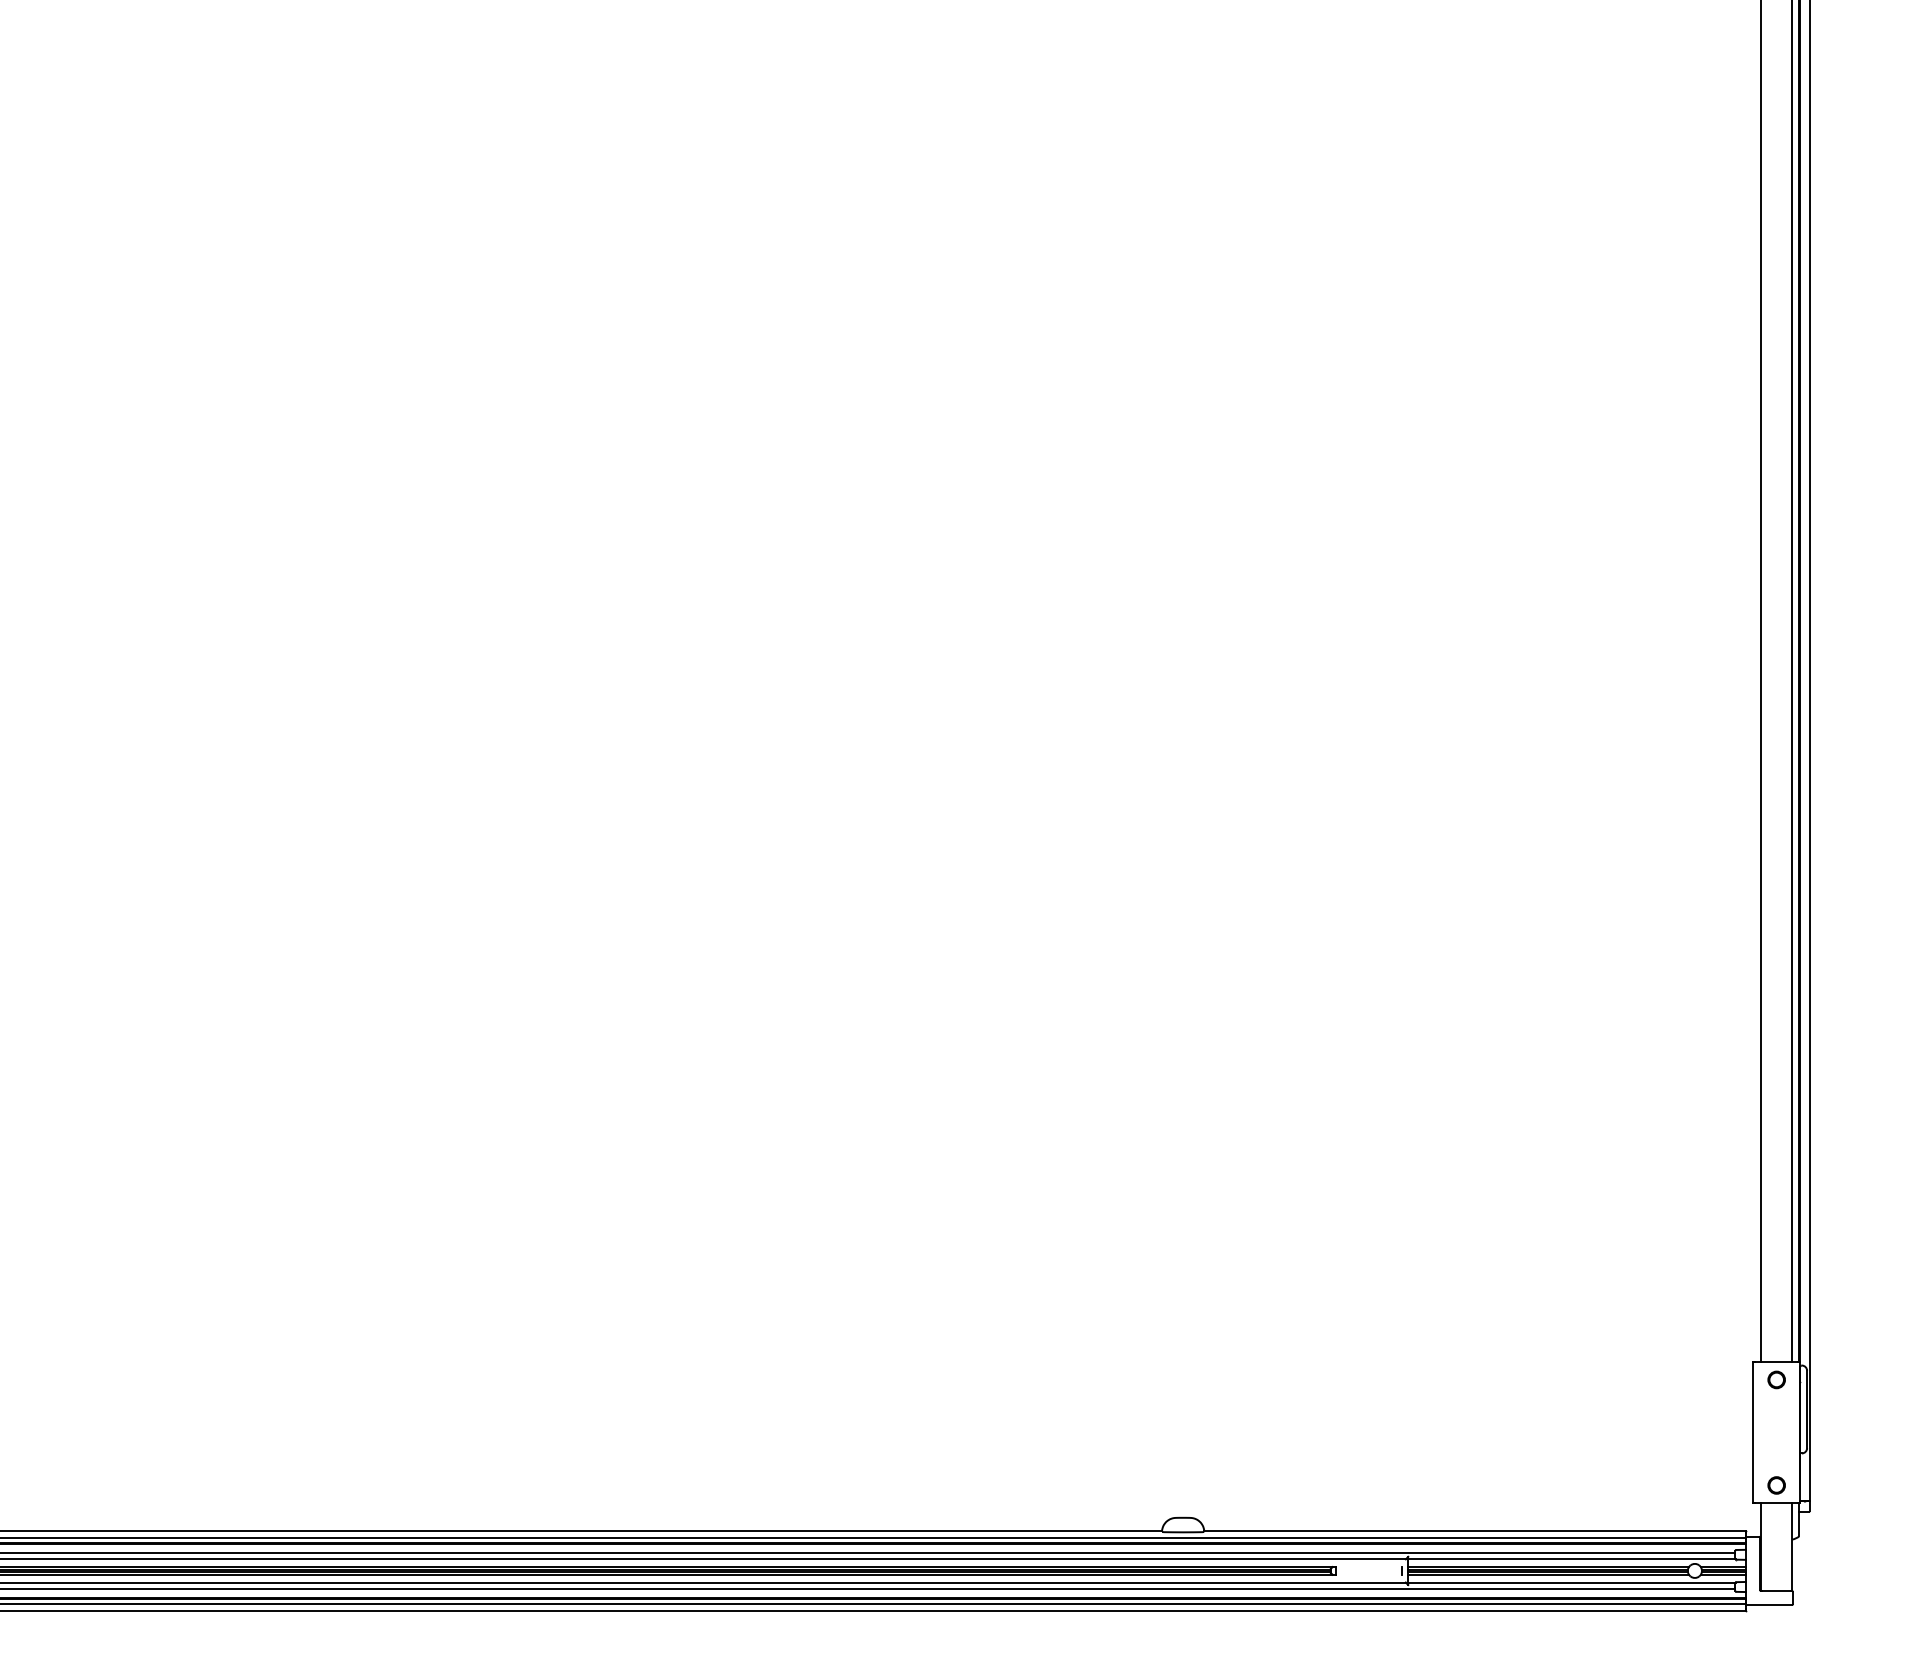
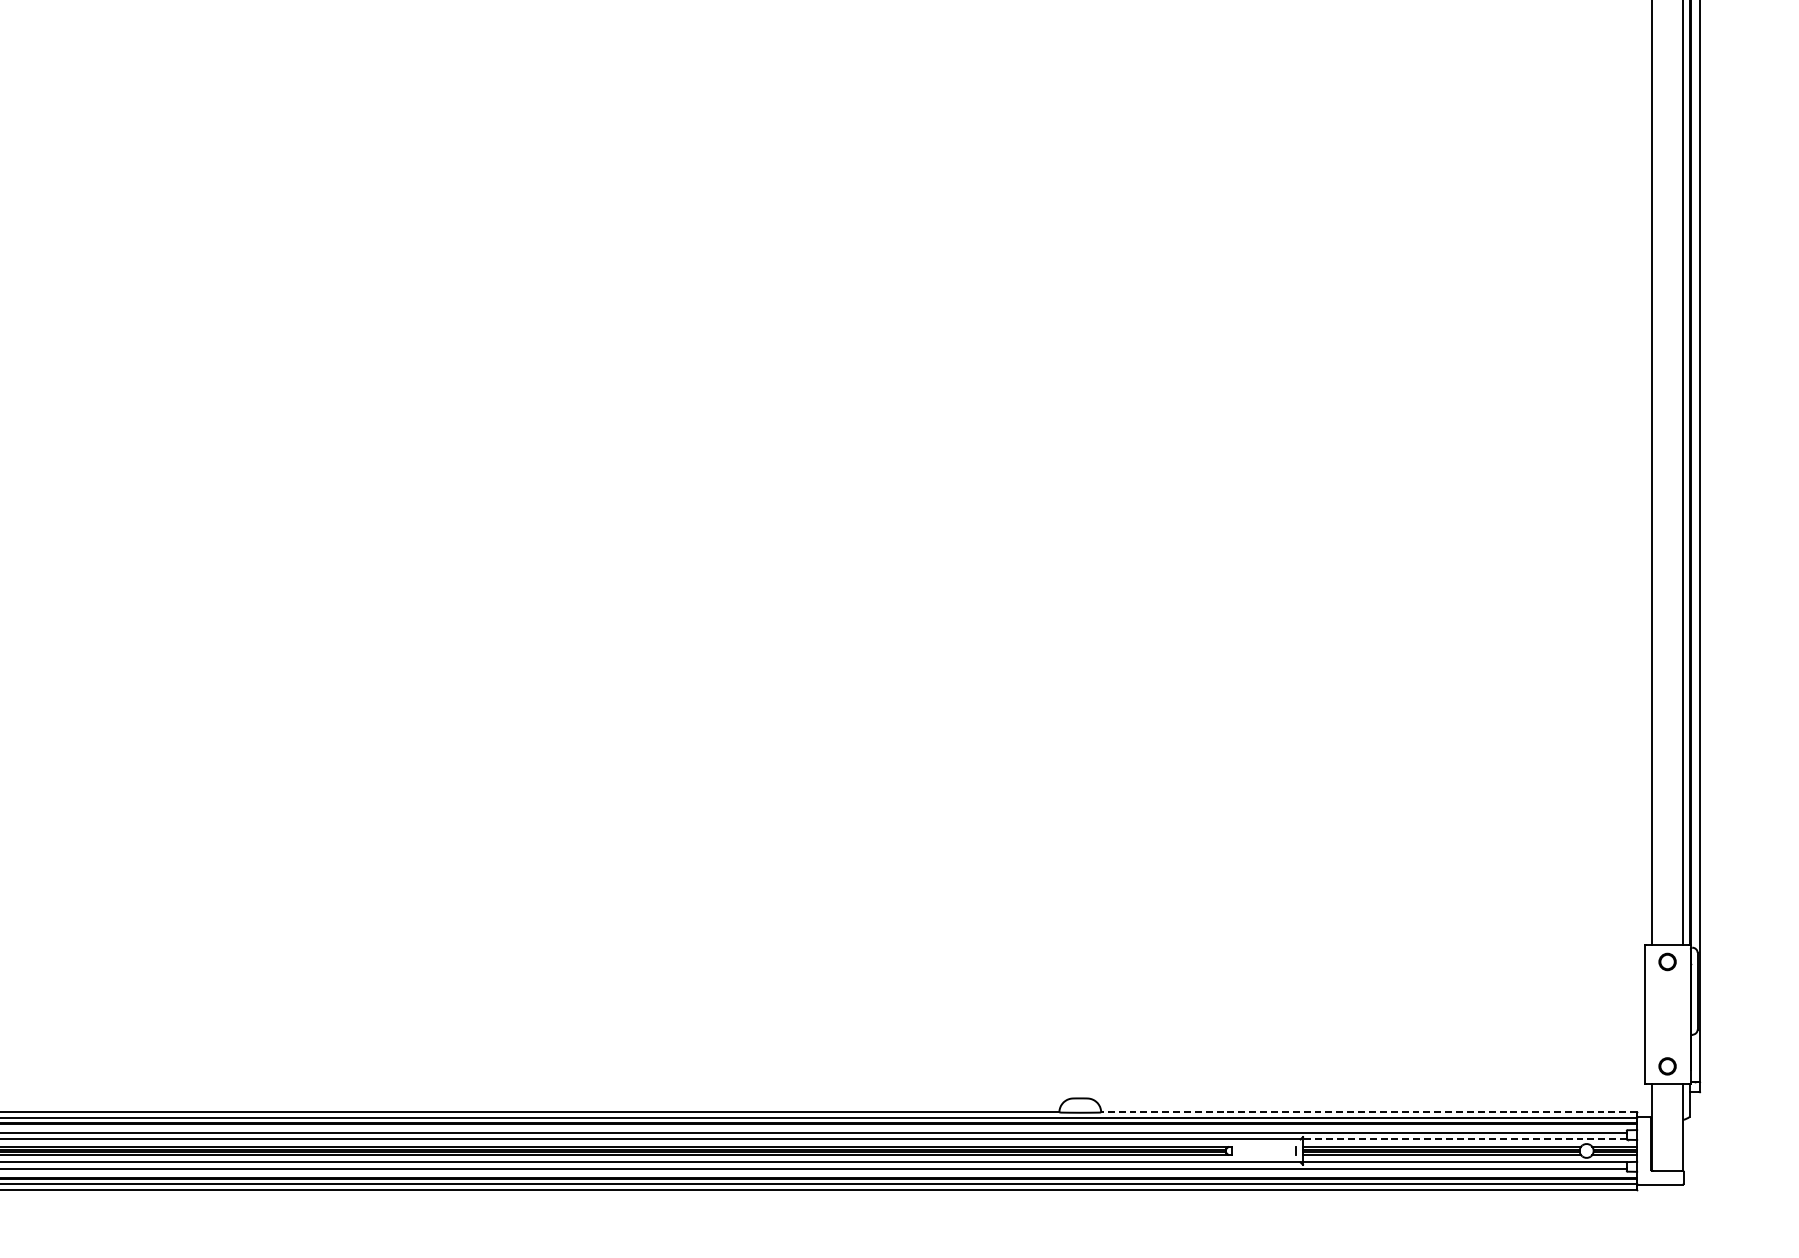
line: (1475, 1531) -> (1369, 1111), solid -> dashed
line: (1571, 1559) -> (1464, 1139), solid -> dashed

